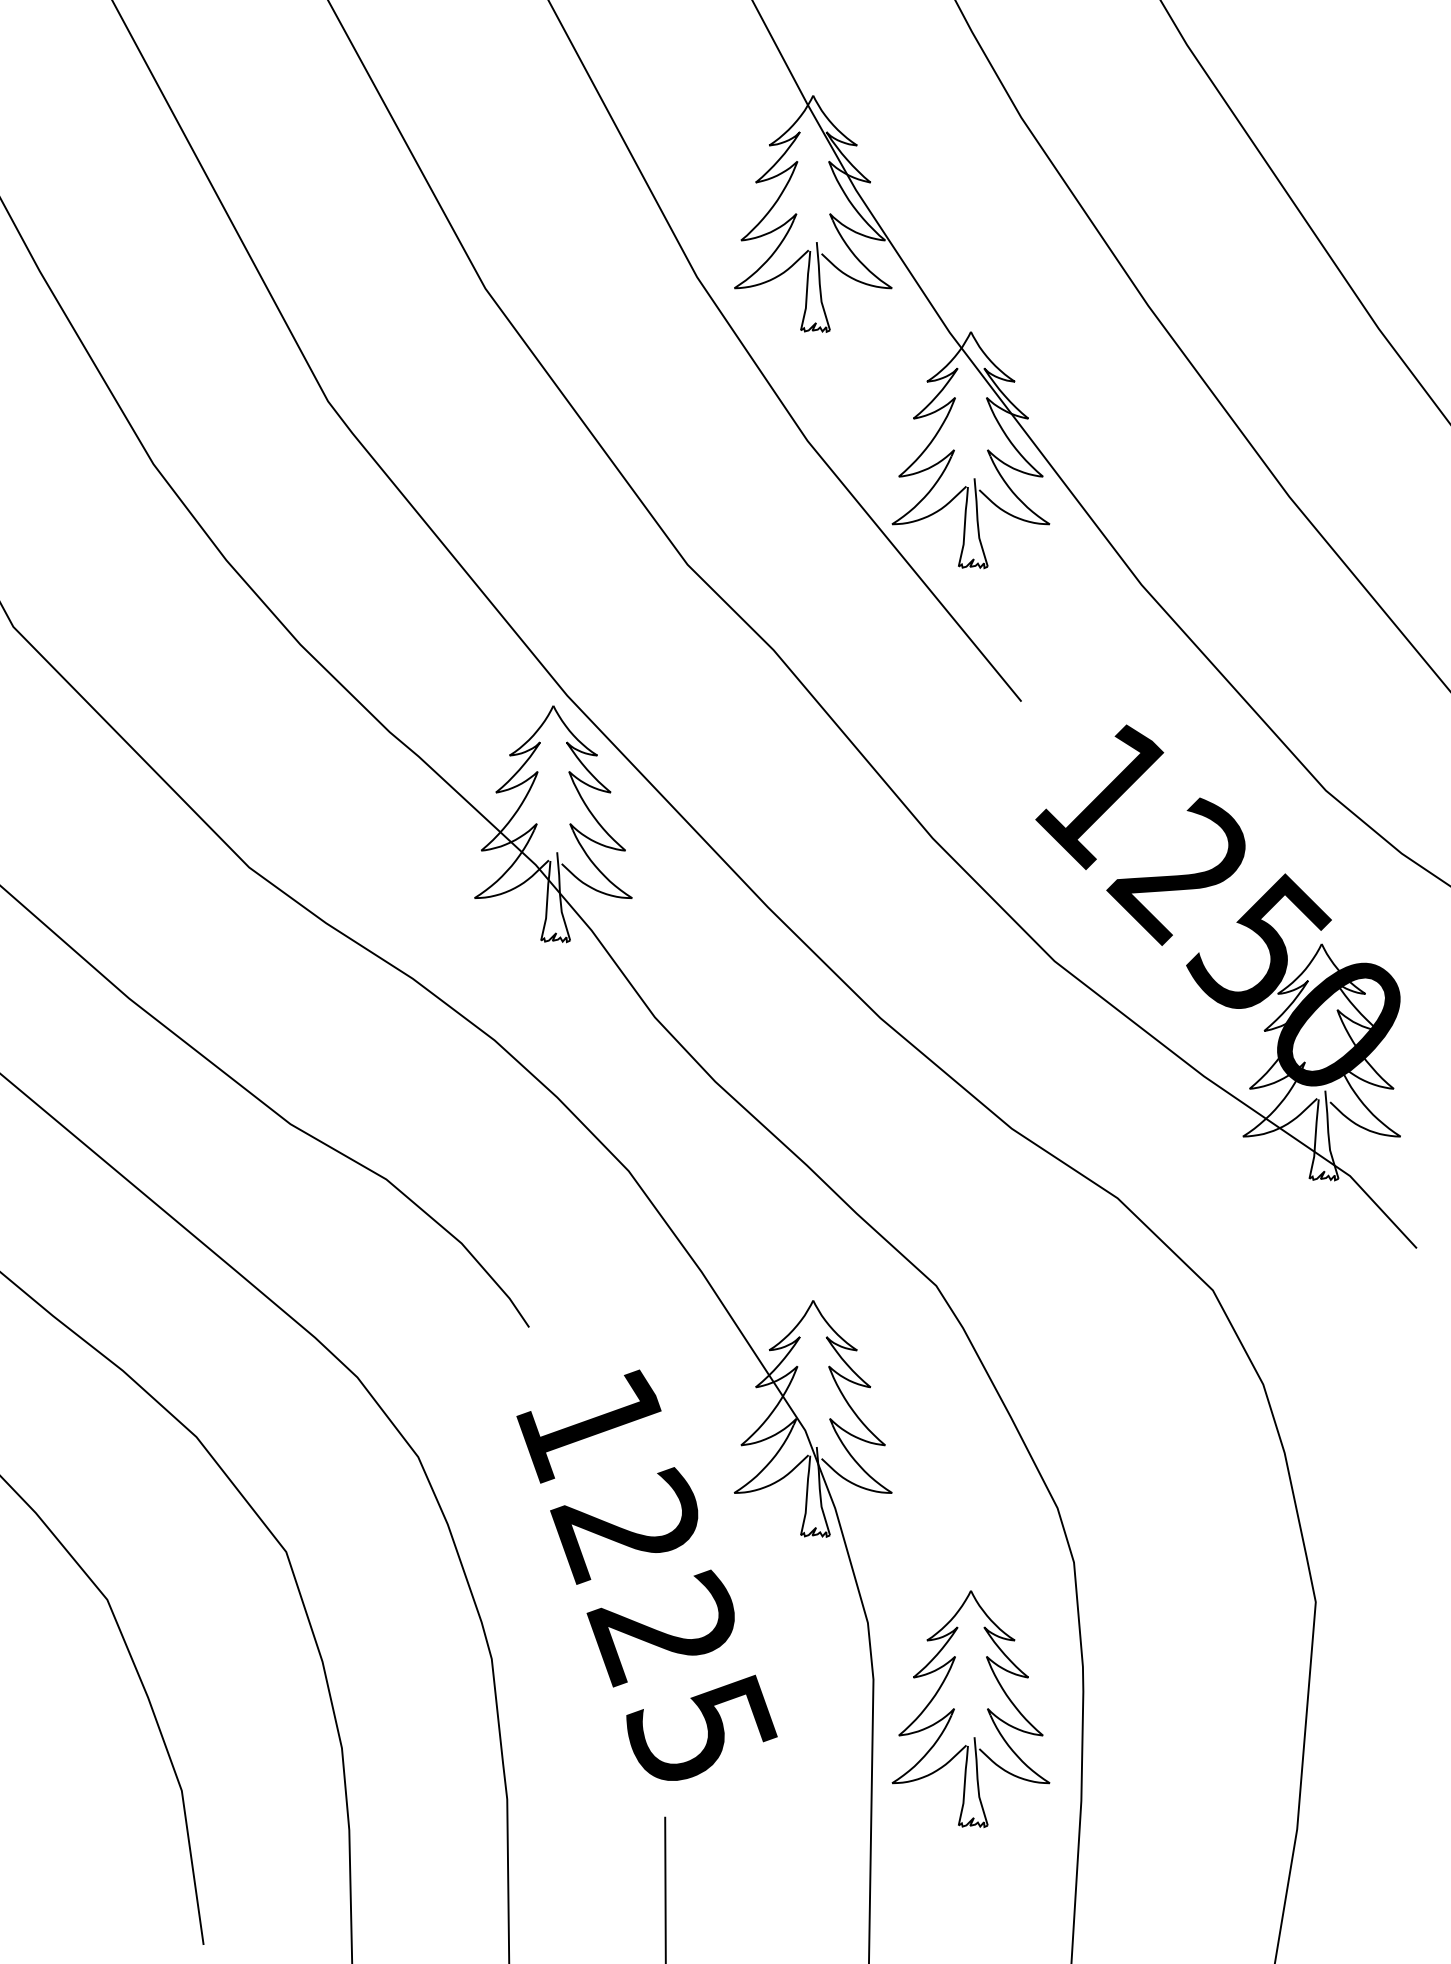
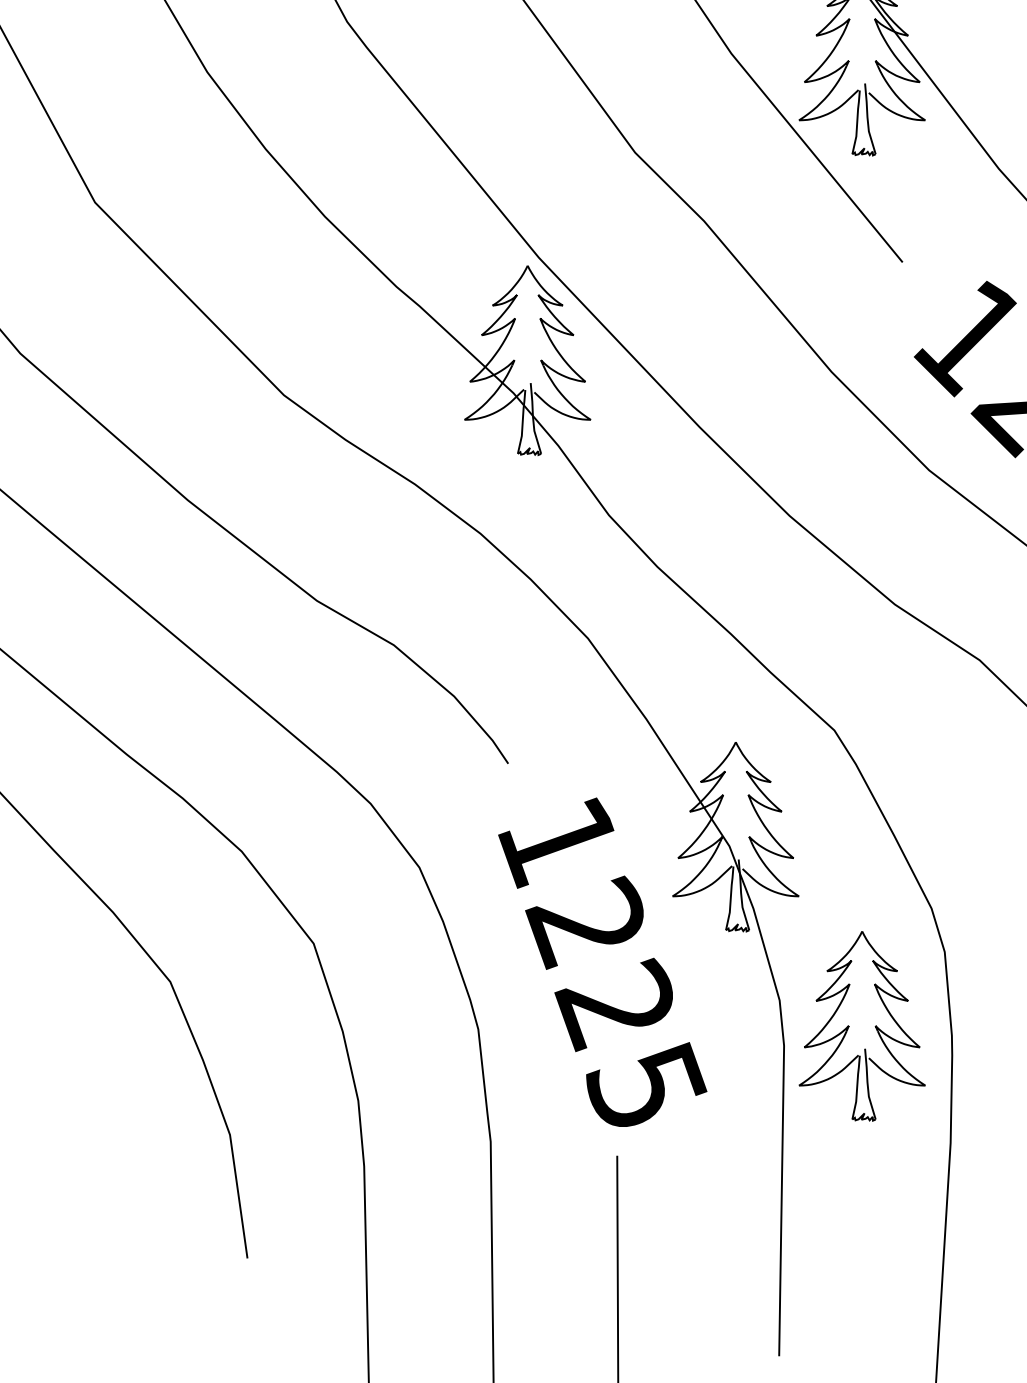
part: (954, 1708) -> (849, 1025), moved

